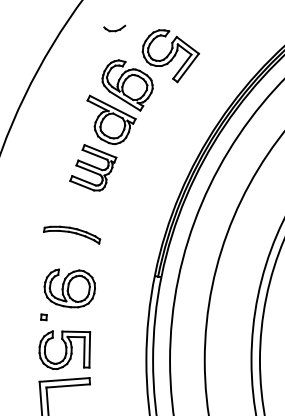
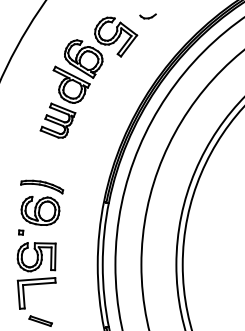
part: (113, 28) -> (147, 16), moved
part: (72, 234) -> (42, 186), moved

